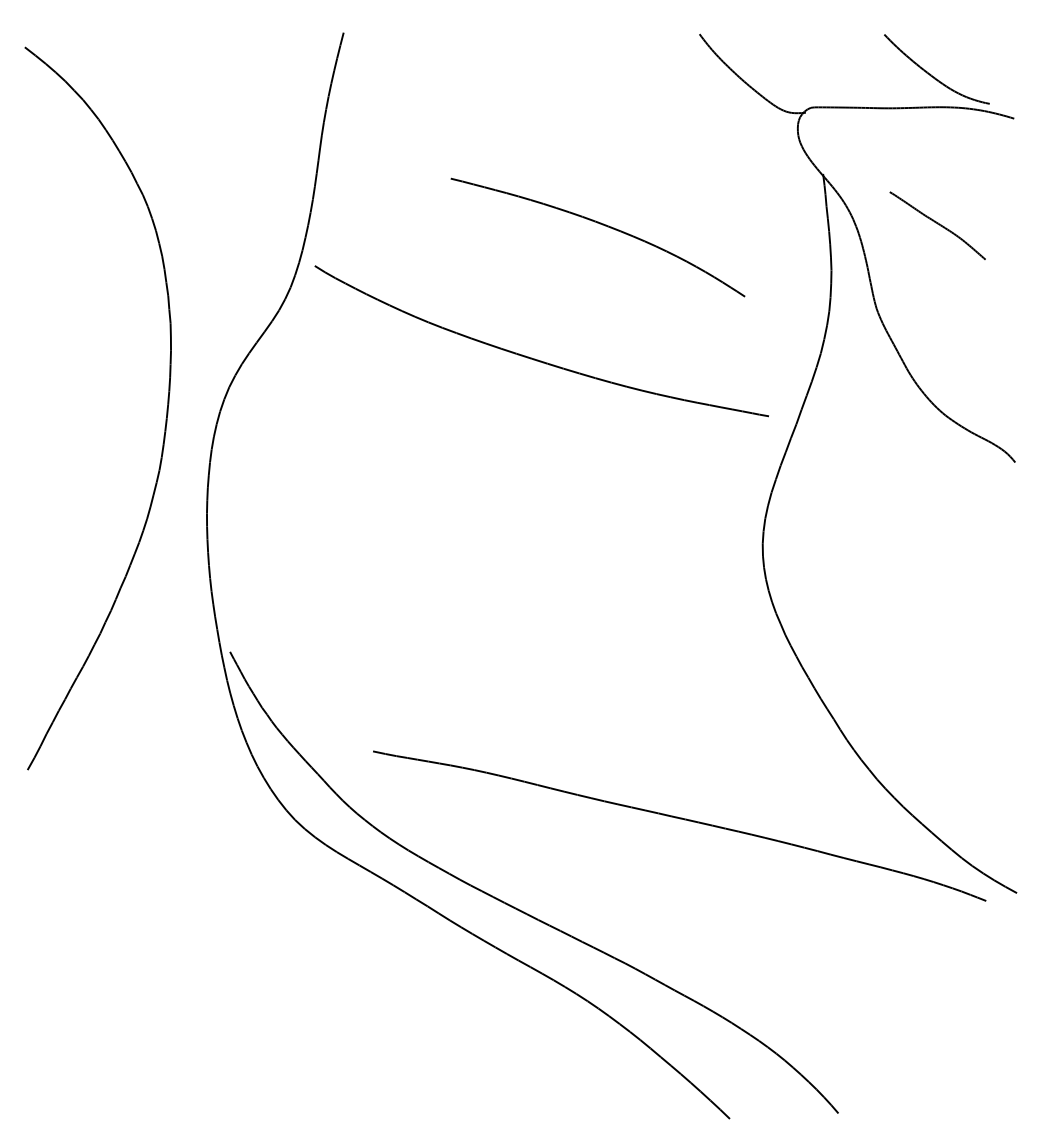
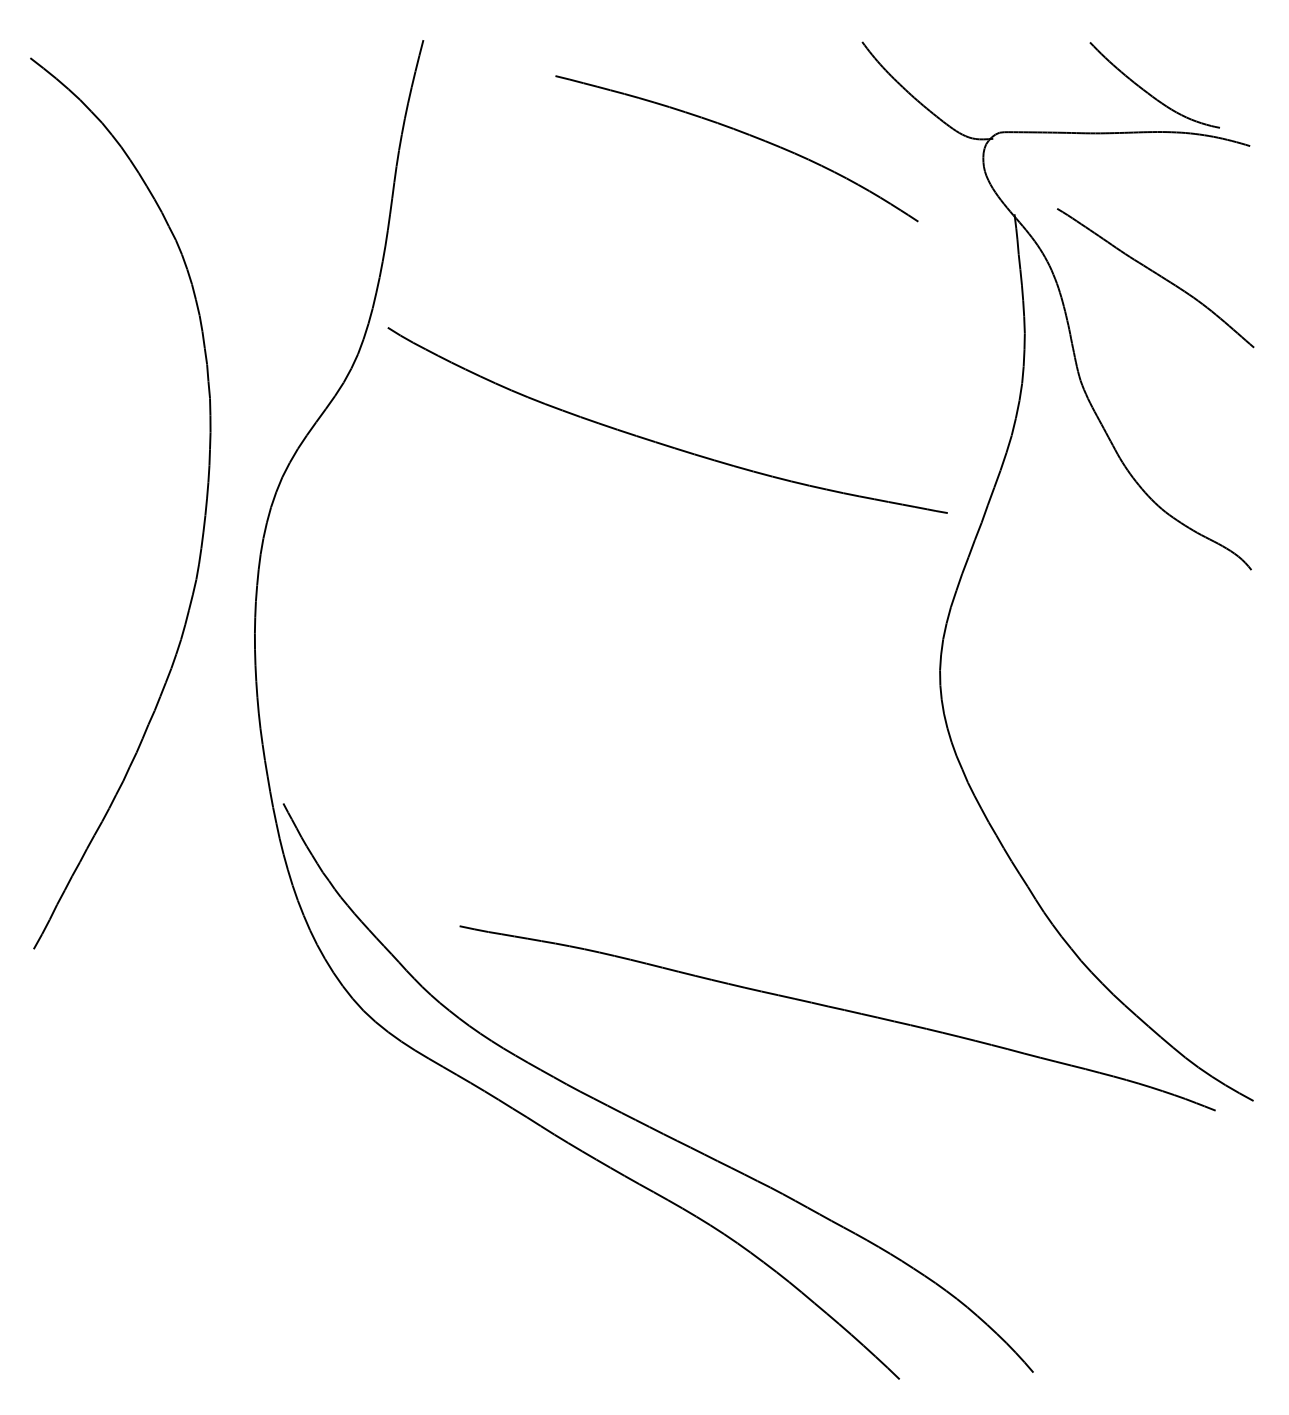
part: (602, 225) -> (742, 133), moved
part: (937, 226) -> (1155, 278), size x1.67

